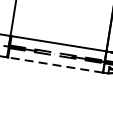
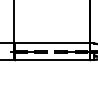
line: (55, 65) -> (52, 60), dashed -> solid

